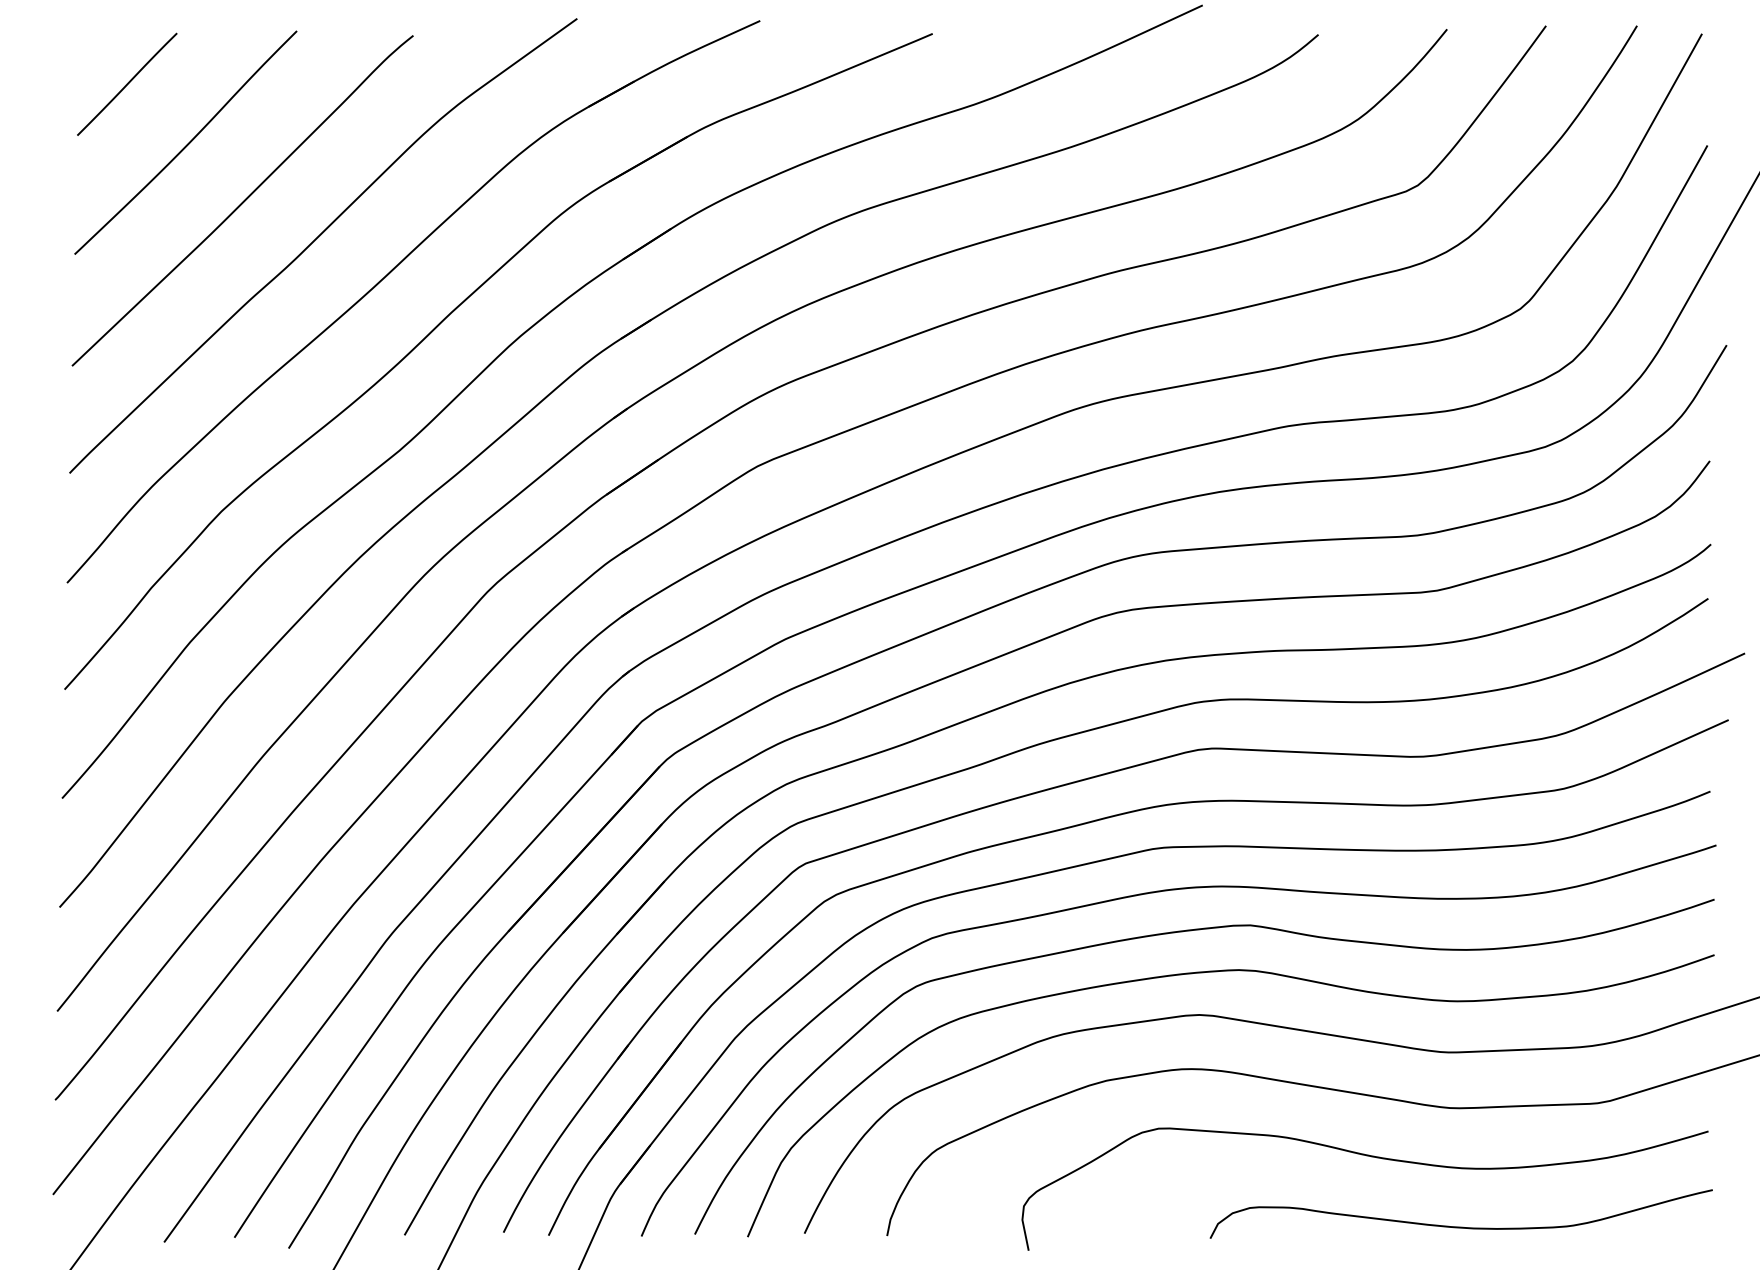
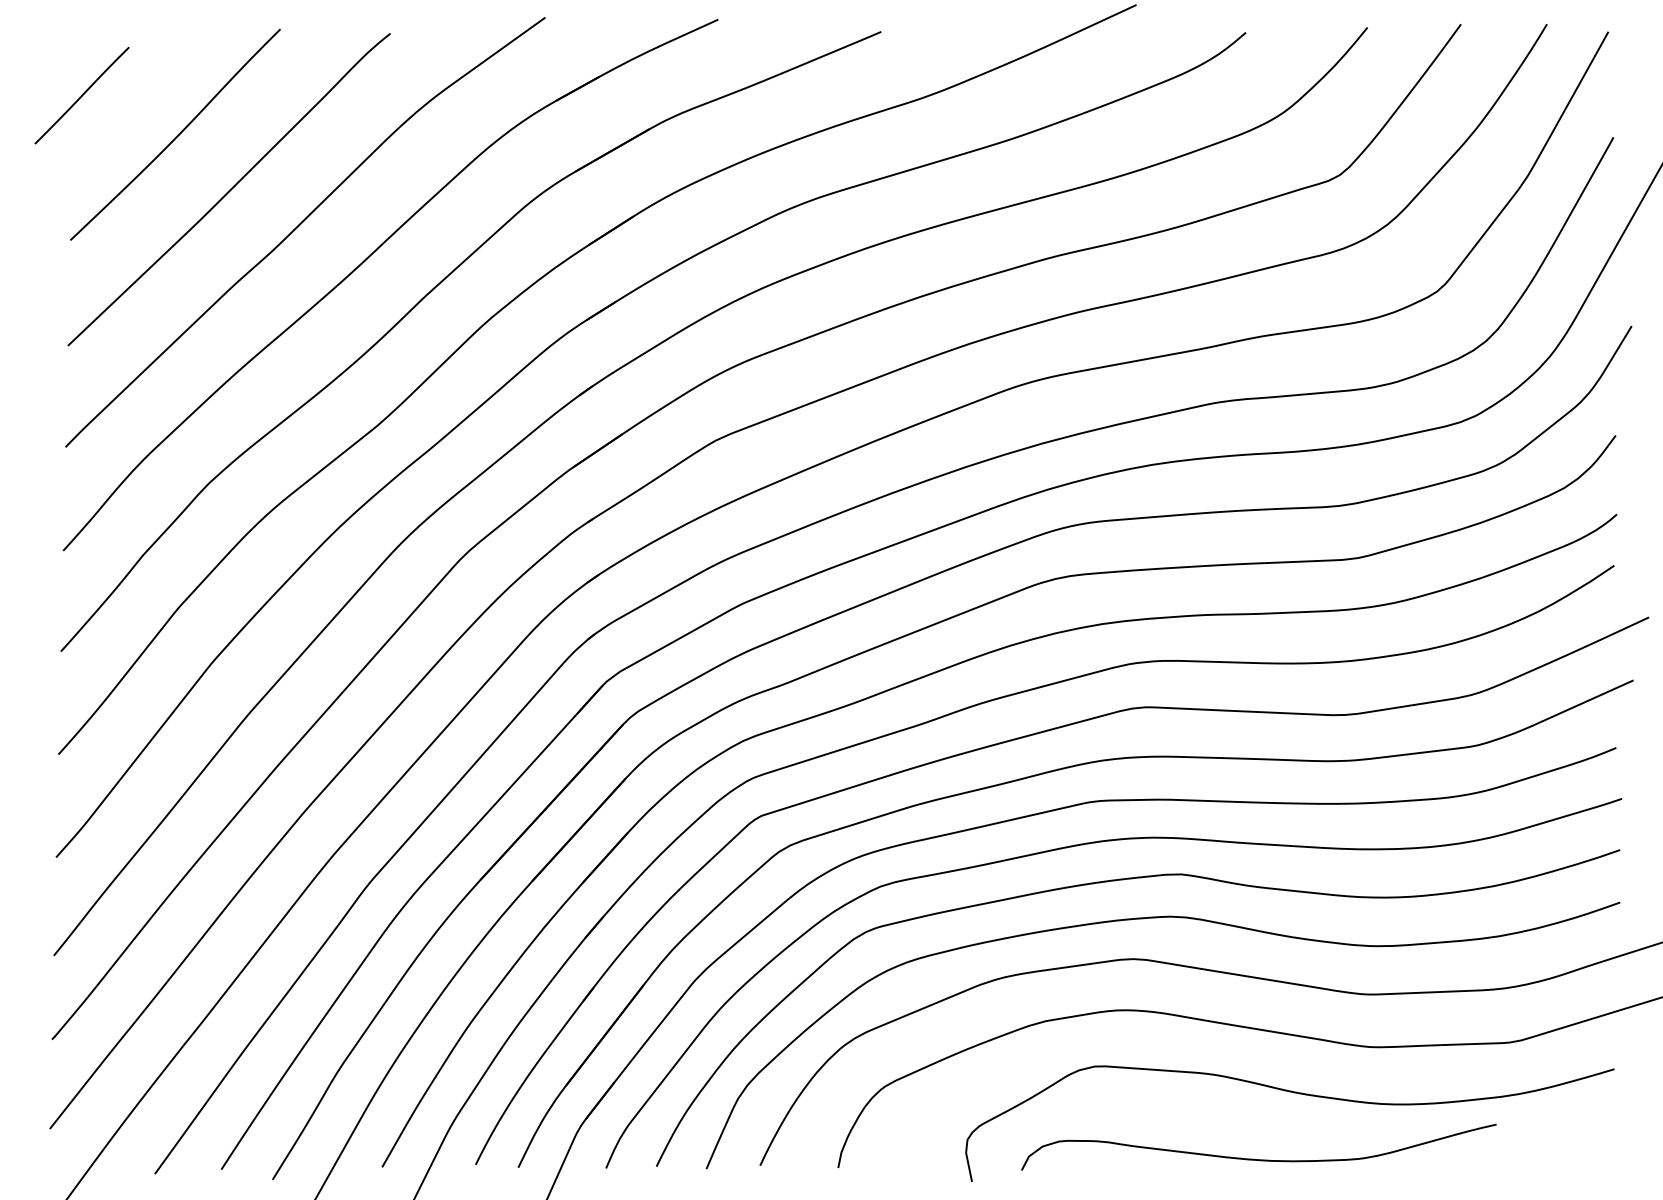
line: (126, 84) -> (81, 95), moved
curve: (1455, 1225) -> (1253, 1158), moved

